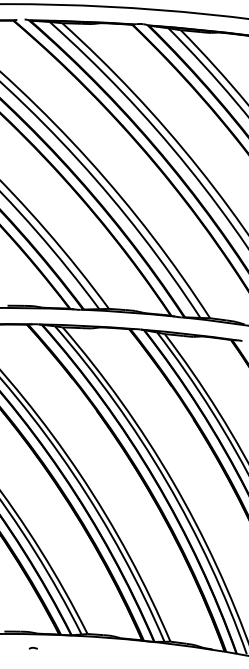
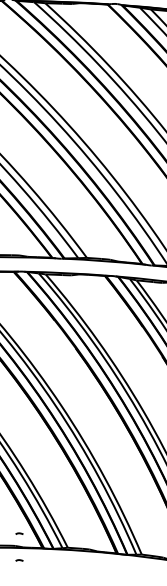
curve: (32, 617) -> (18, 533), added

